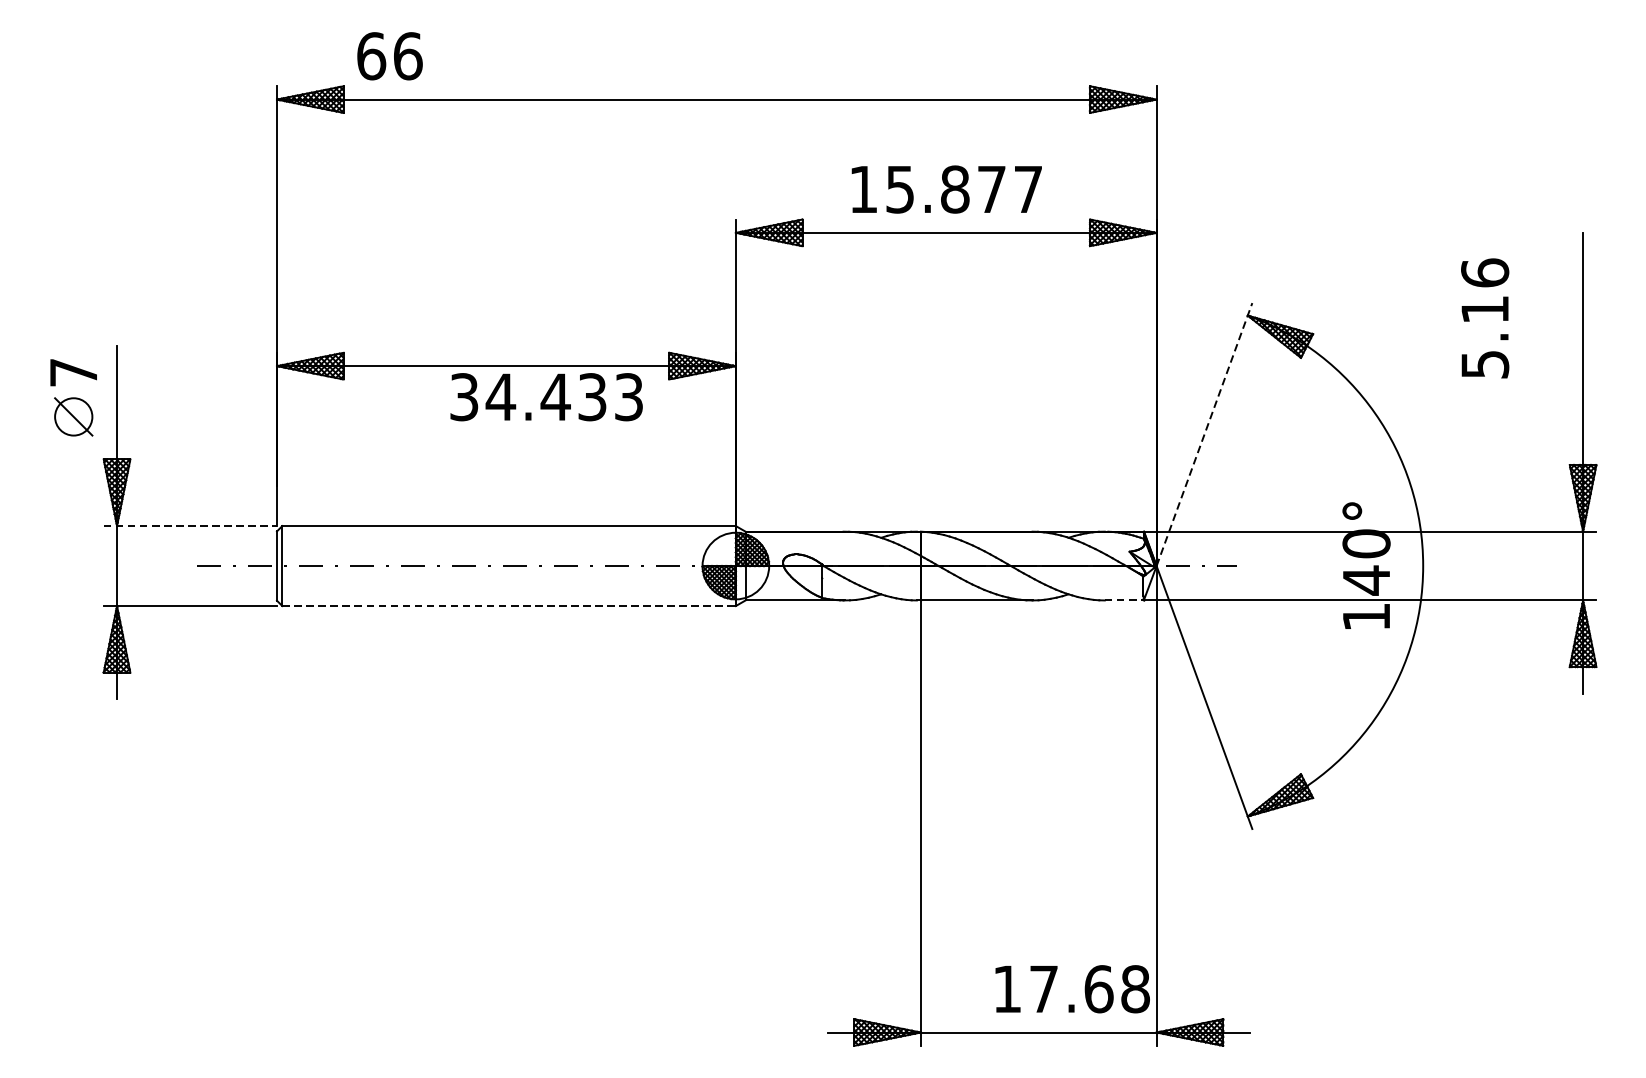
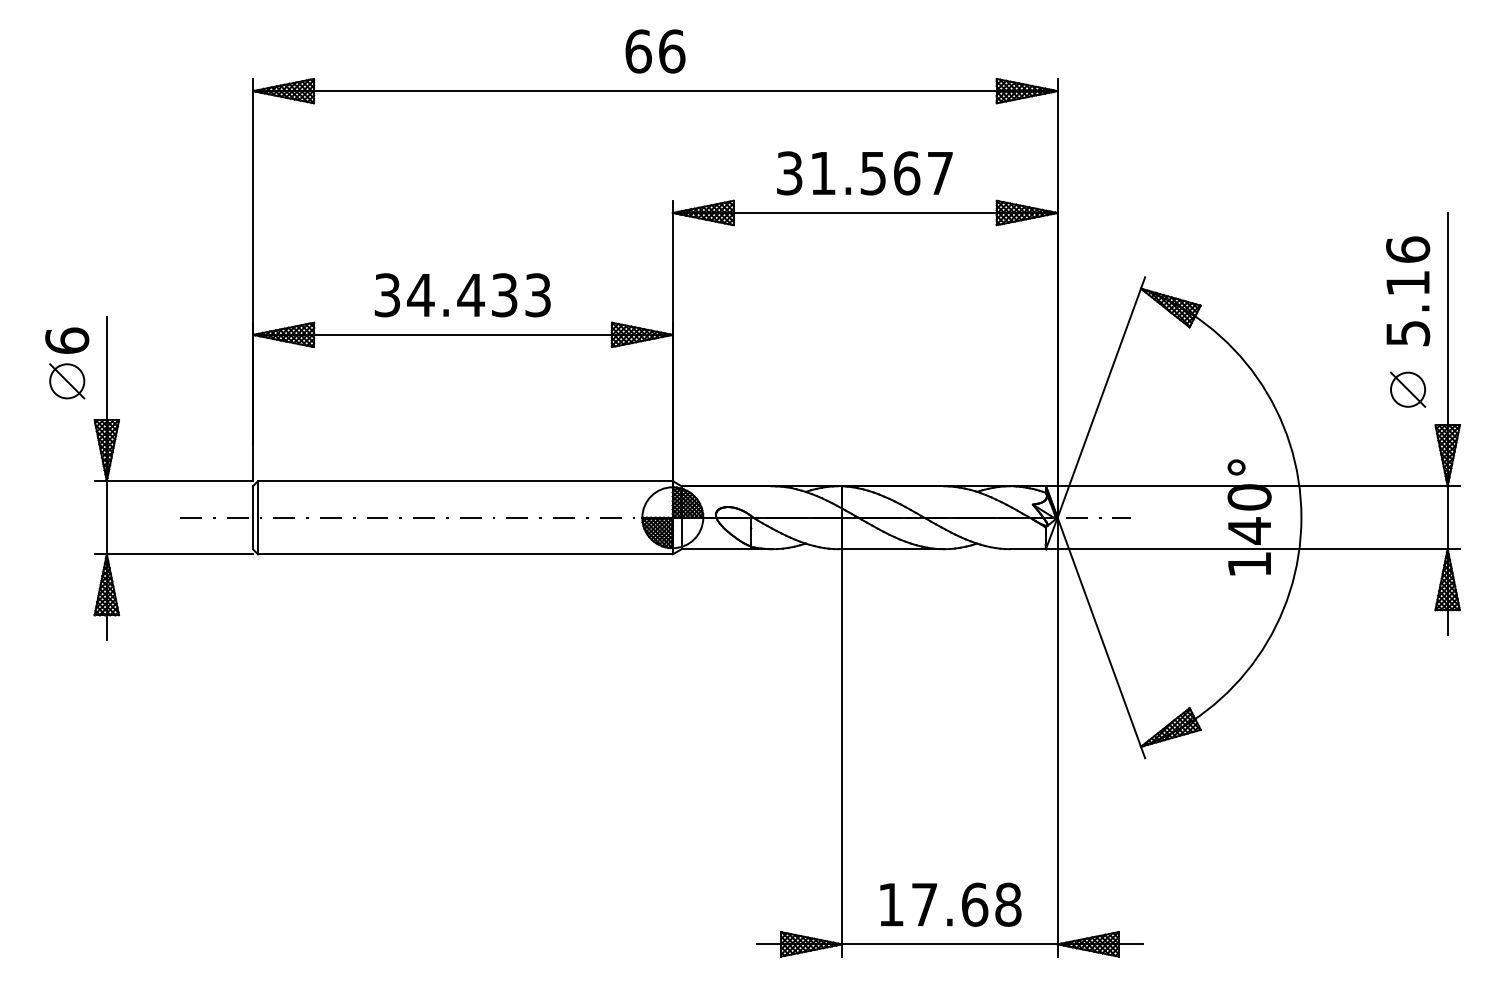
text: (390, 56) -> (655, 51), moved
text: (927, 189) -> (848, 173), 15.877 -> 31.567
text: (1485, 318) -> (1408, 291), moved
text: (74, 372) -> (67, 340), 7 -> 6
text: (546, 397) -> (462, 295), moved
part: (1540, 425) -> (1408, 389), added
line: (1204, 434) -> (1101, 397), dashed -> solid
line: (191, 526) -> (174, 481), dashed -> solid
line: (1124, 600) -> (1028, 549), dashed -> solid
line: (509, 606) -> (465, 554), dashed -> solid
text: (1072, 988) -> (950, 904), moved

